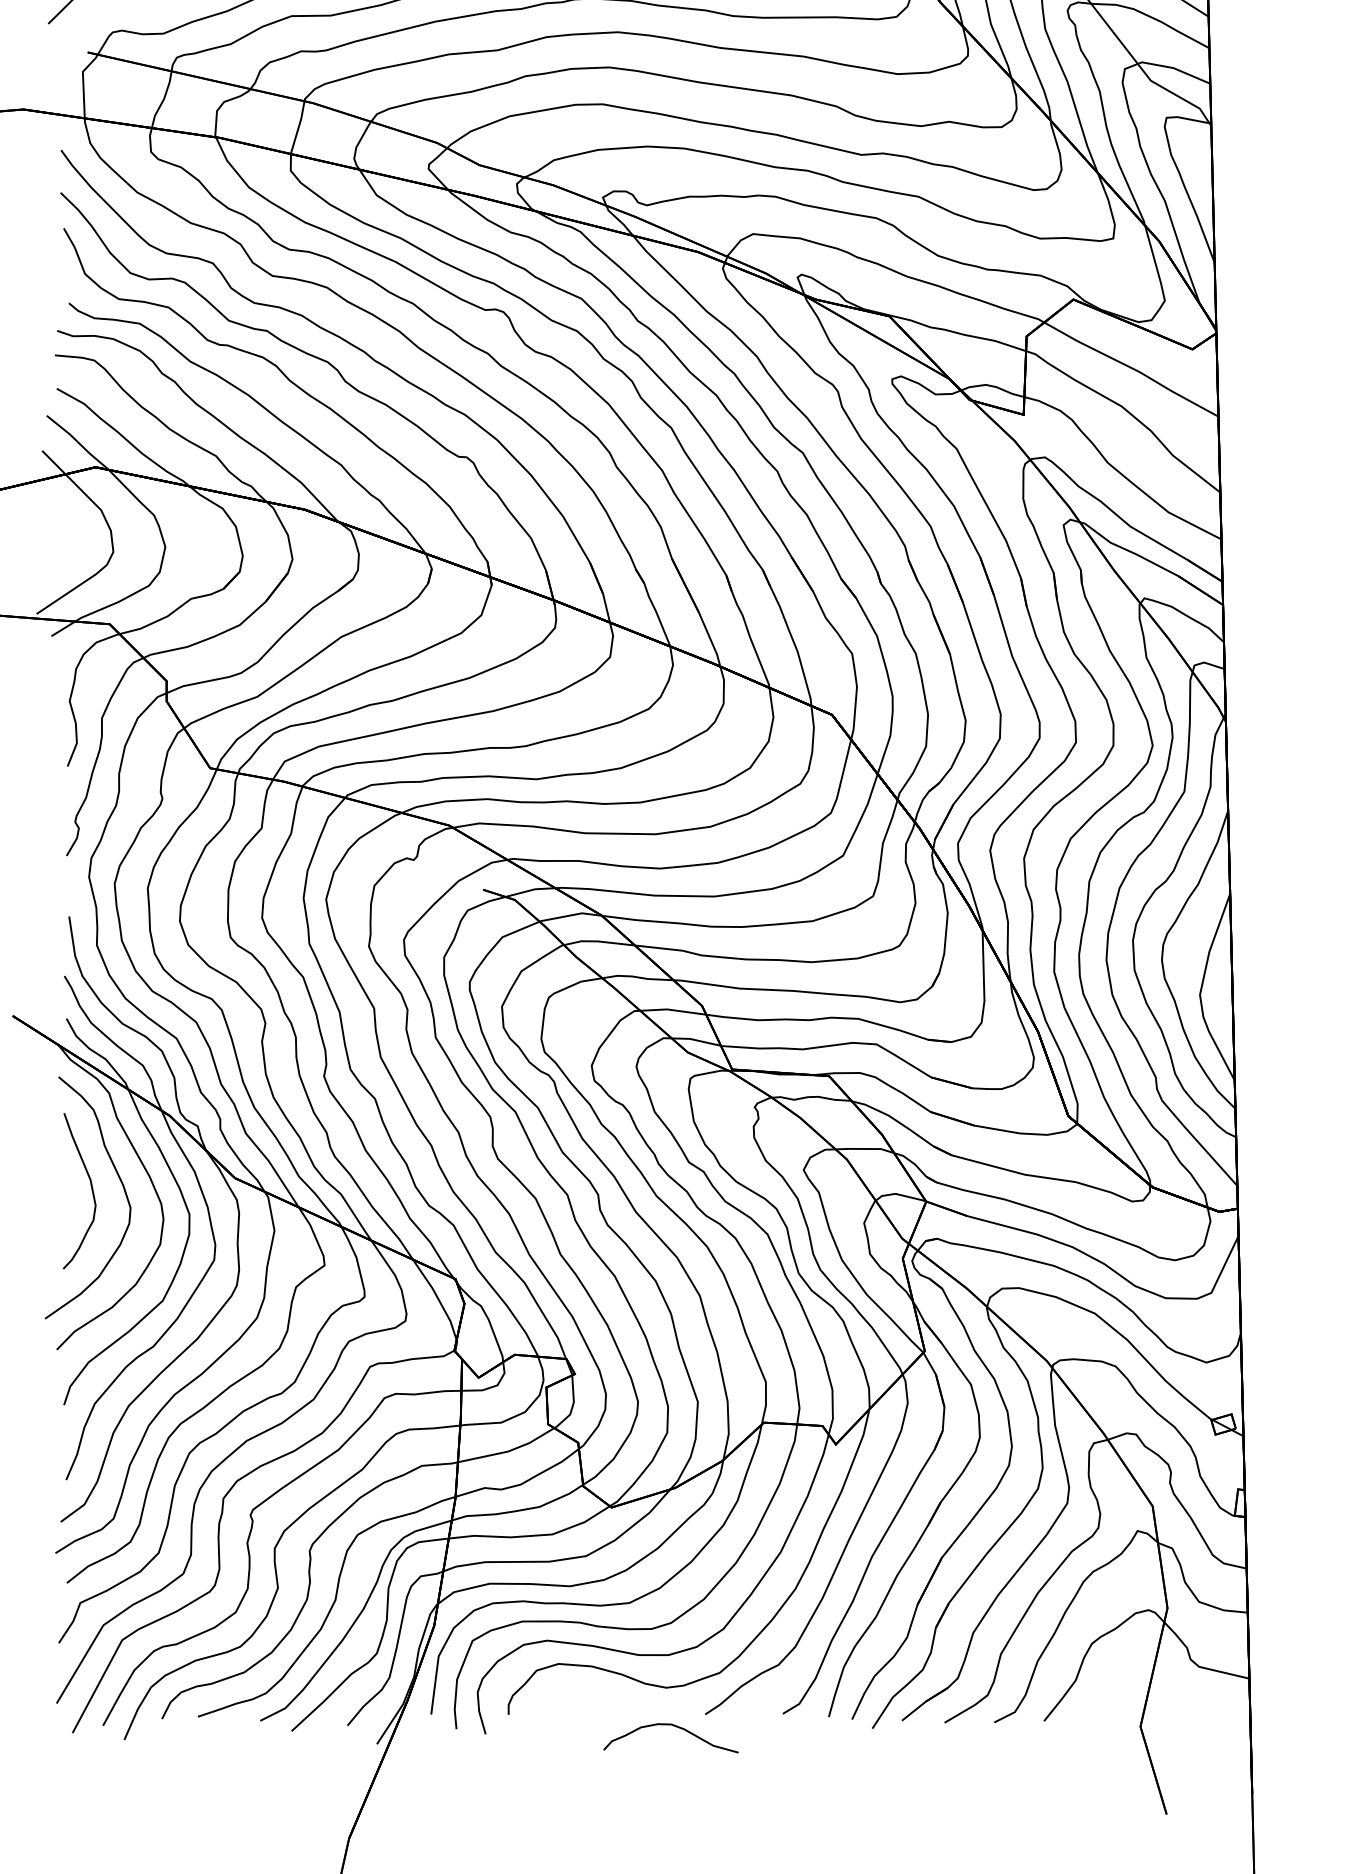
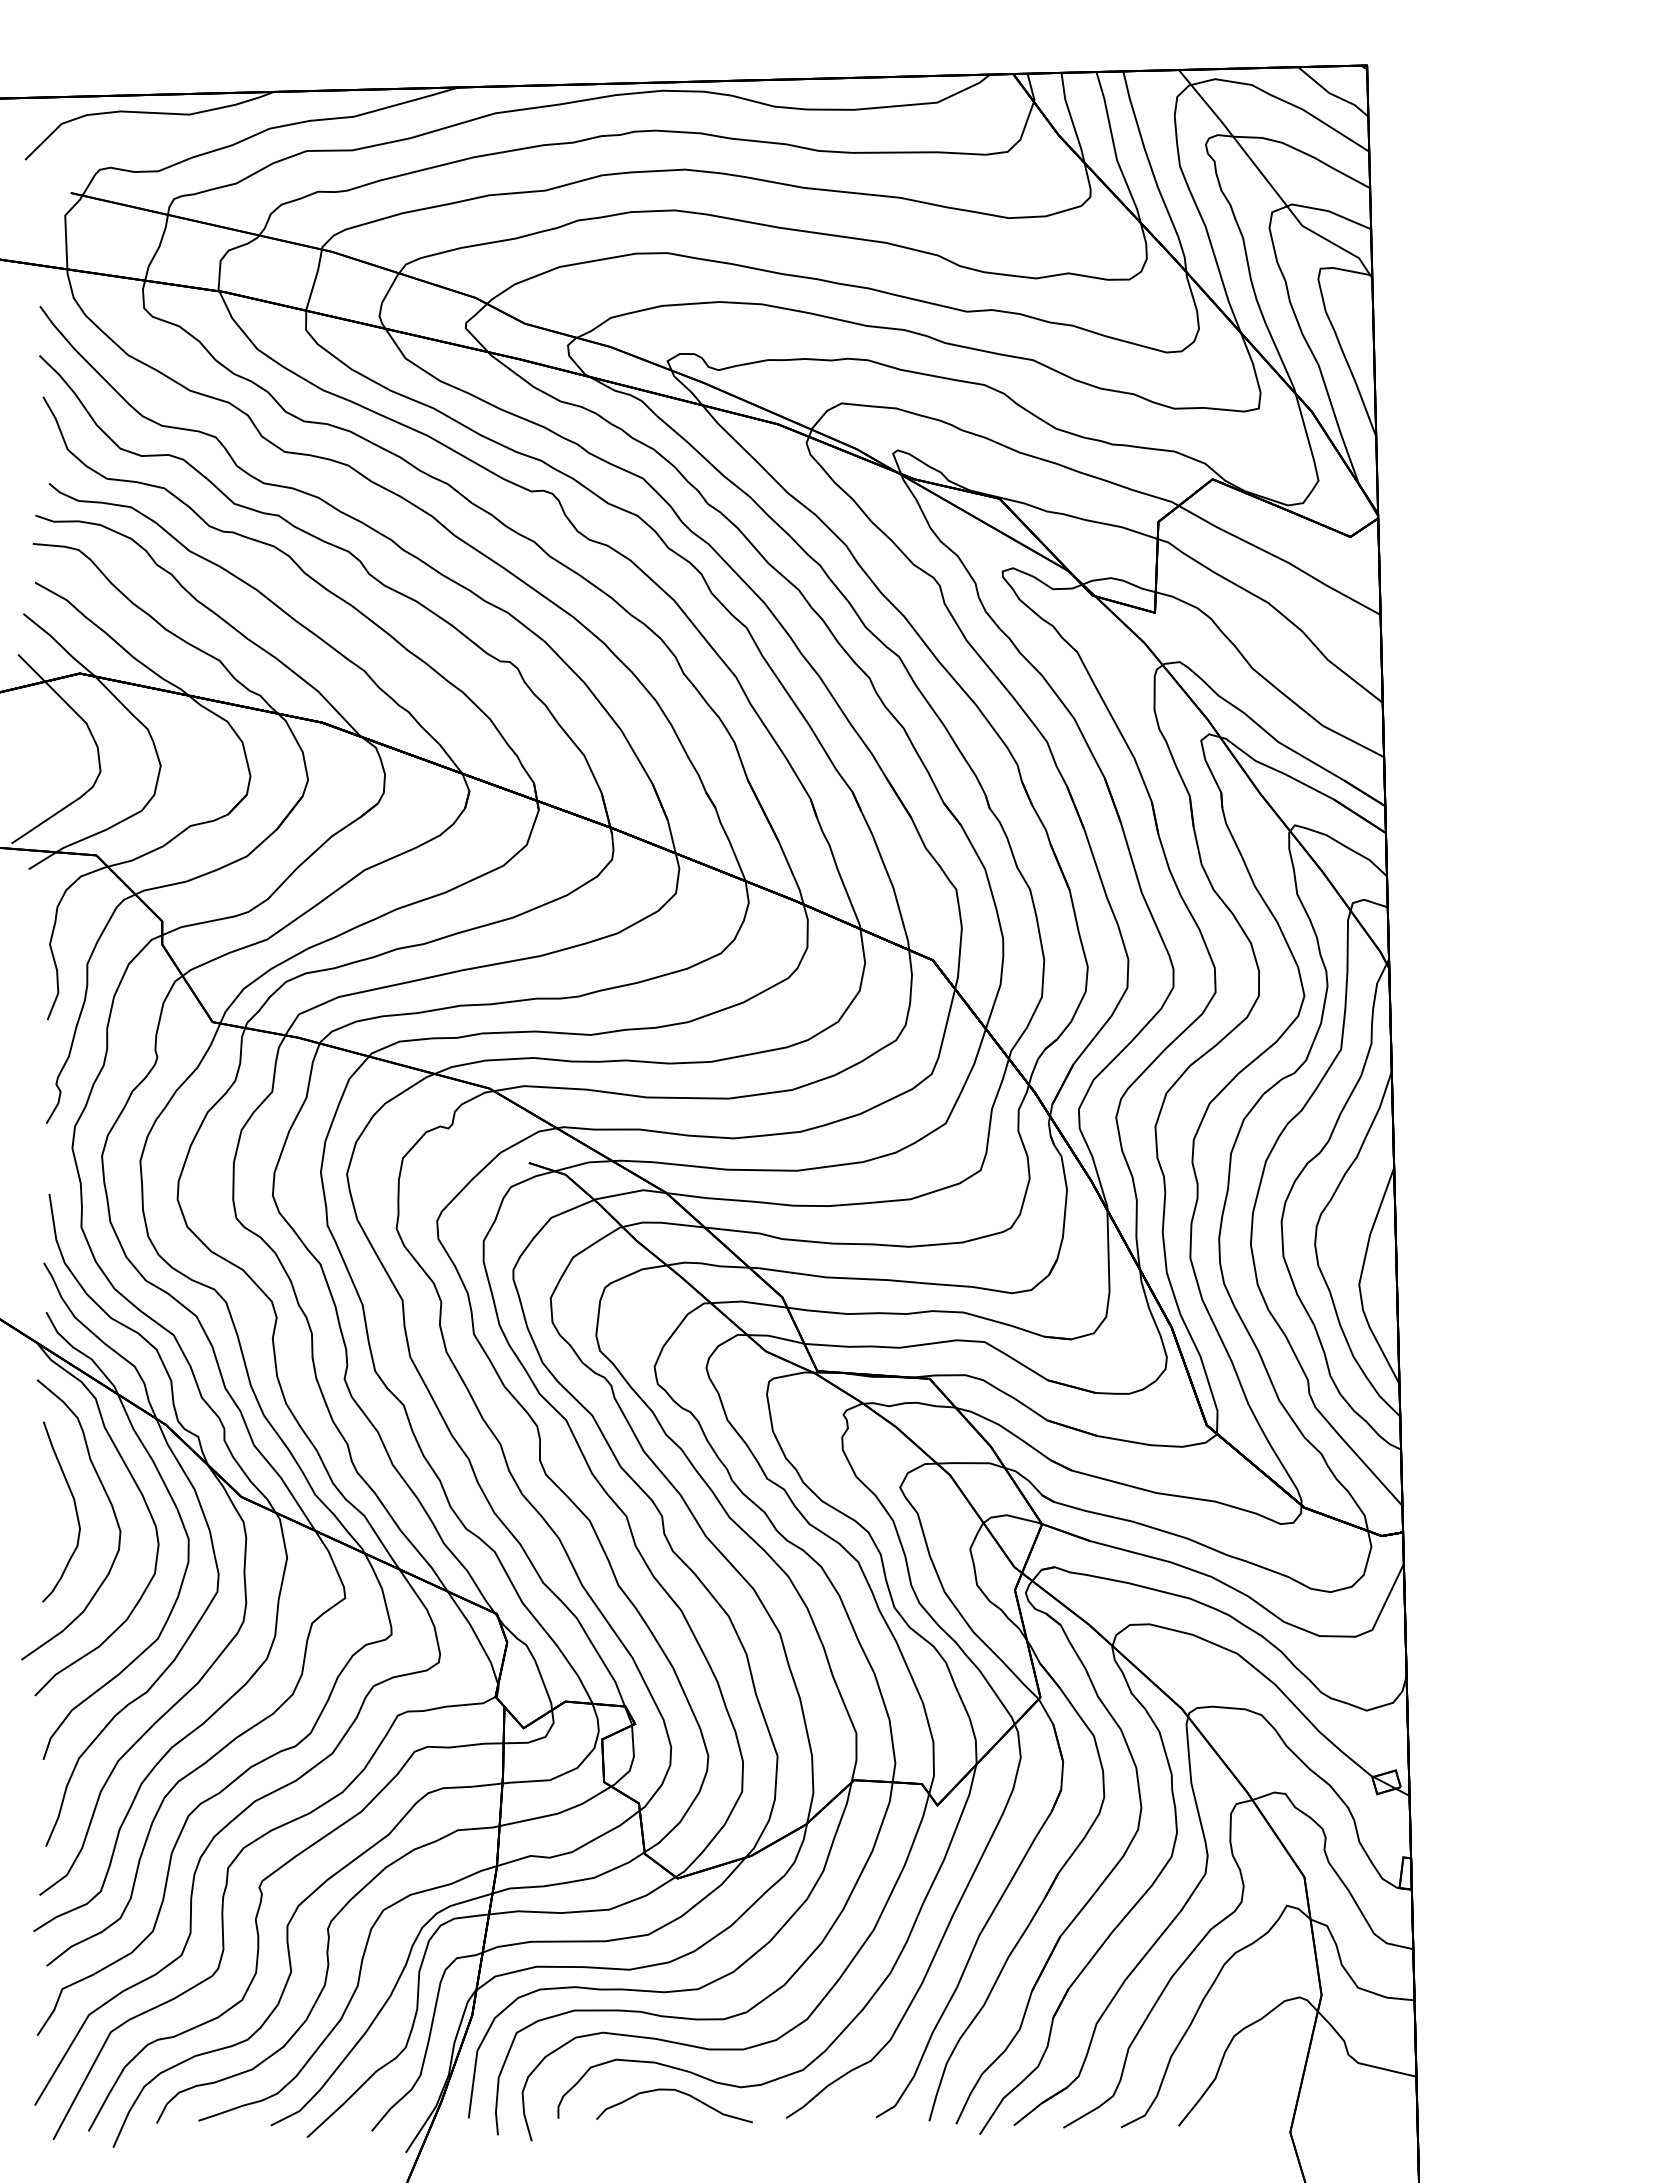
curve: (674, 1726) -> (678, 2092), moved

